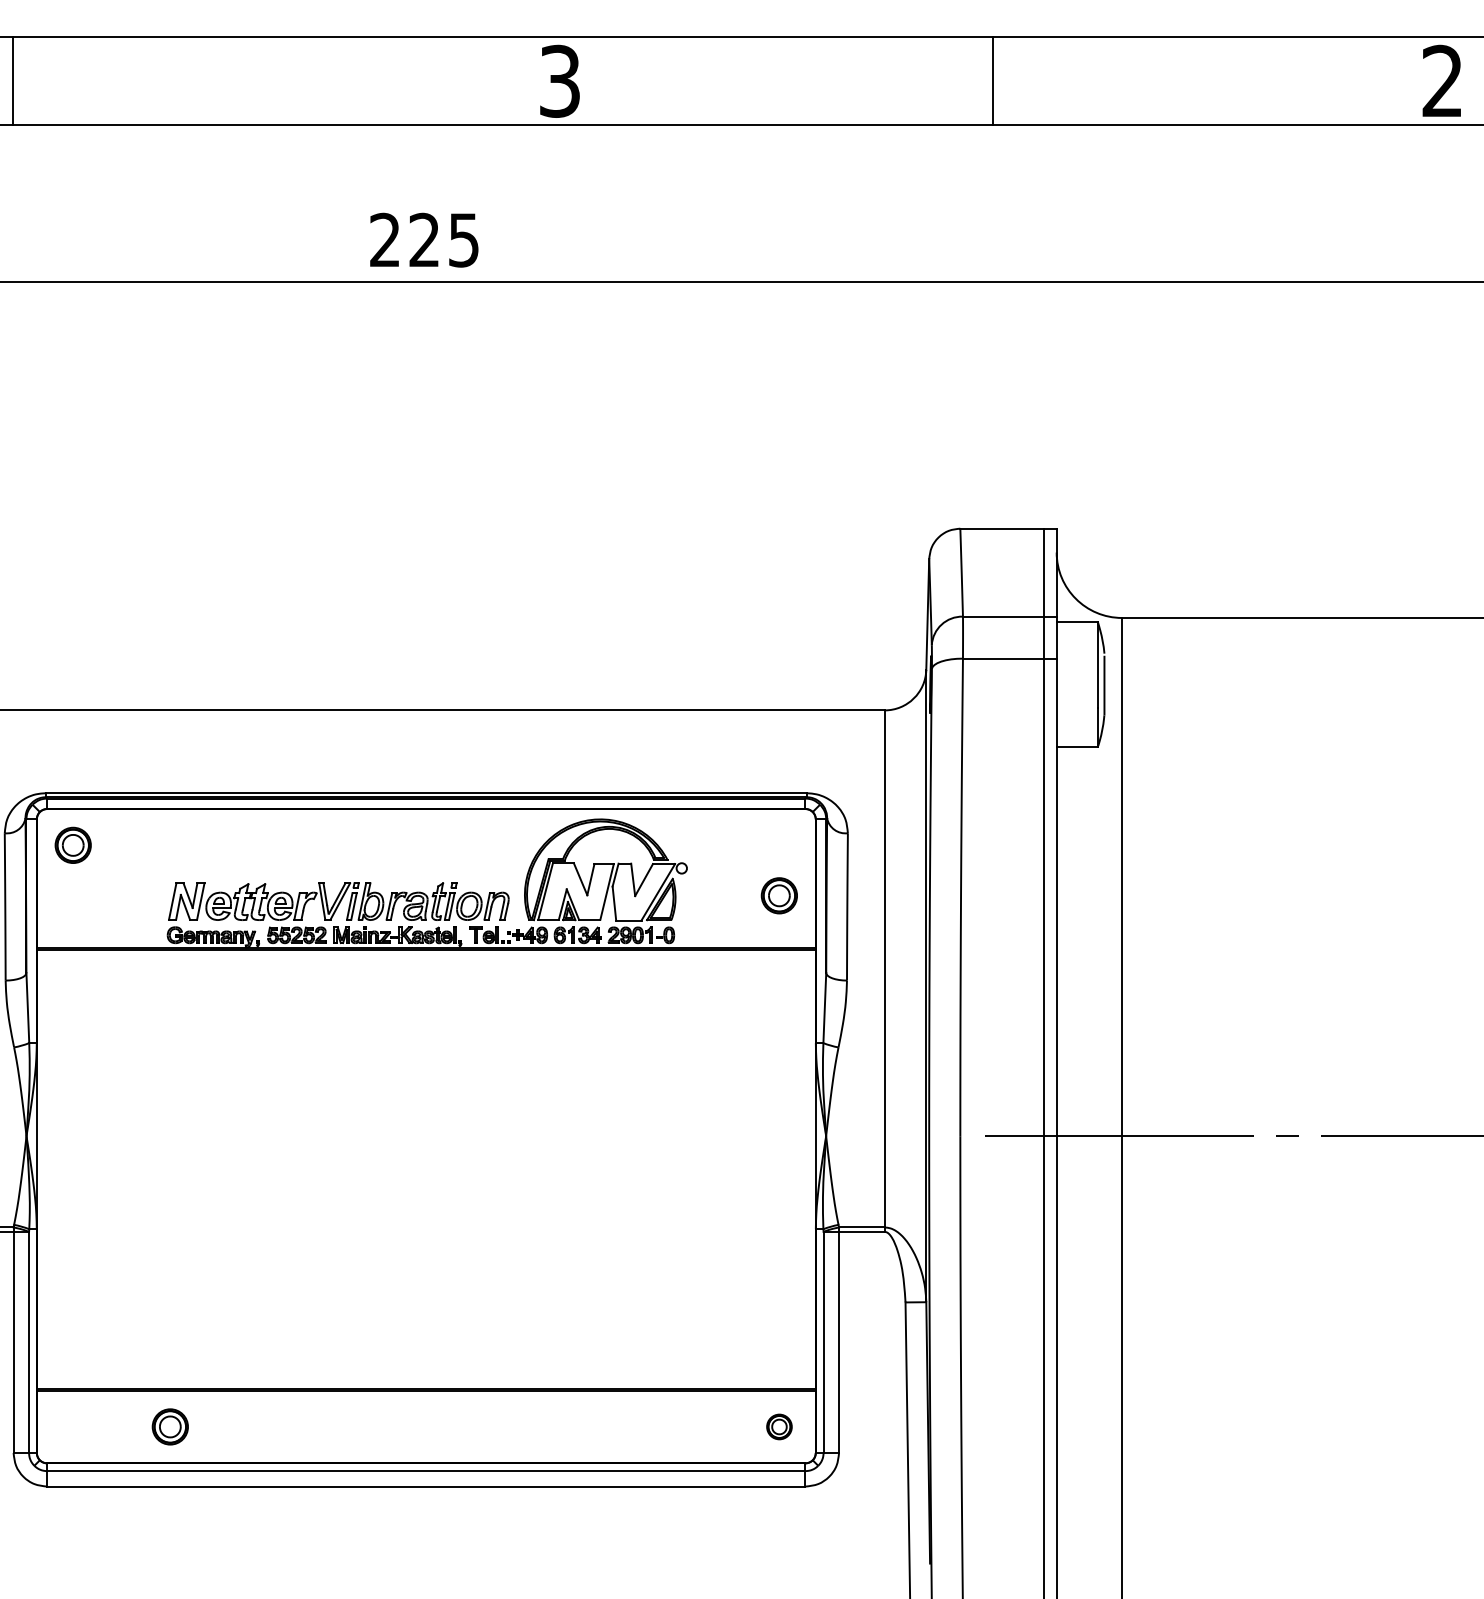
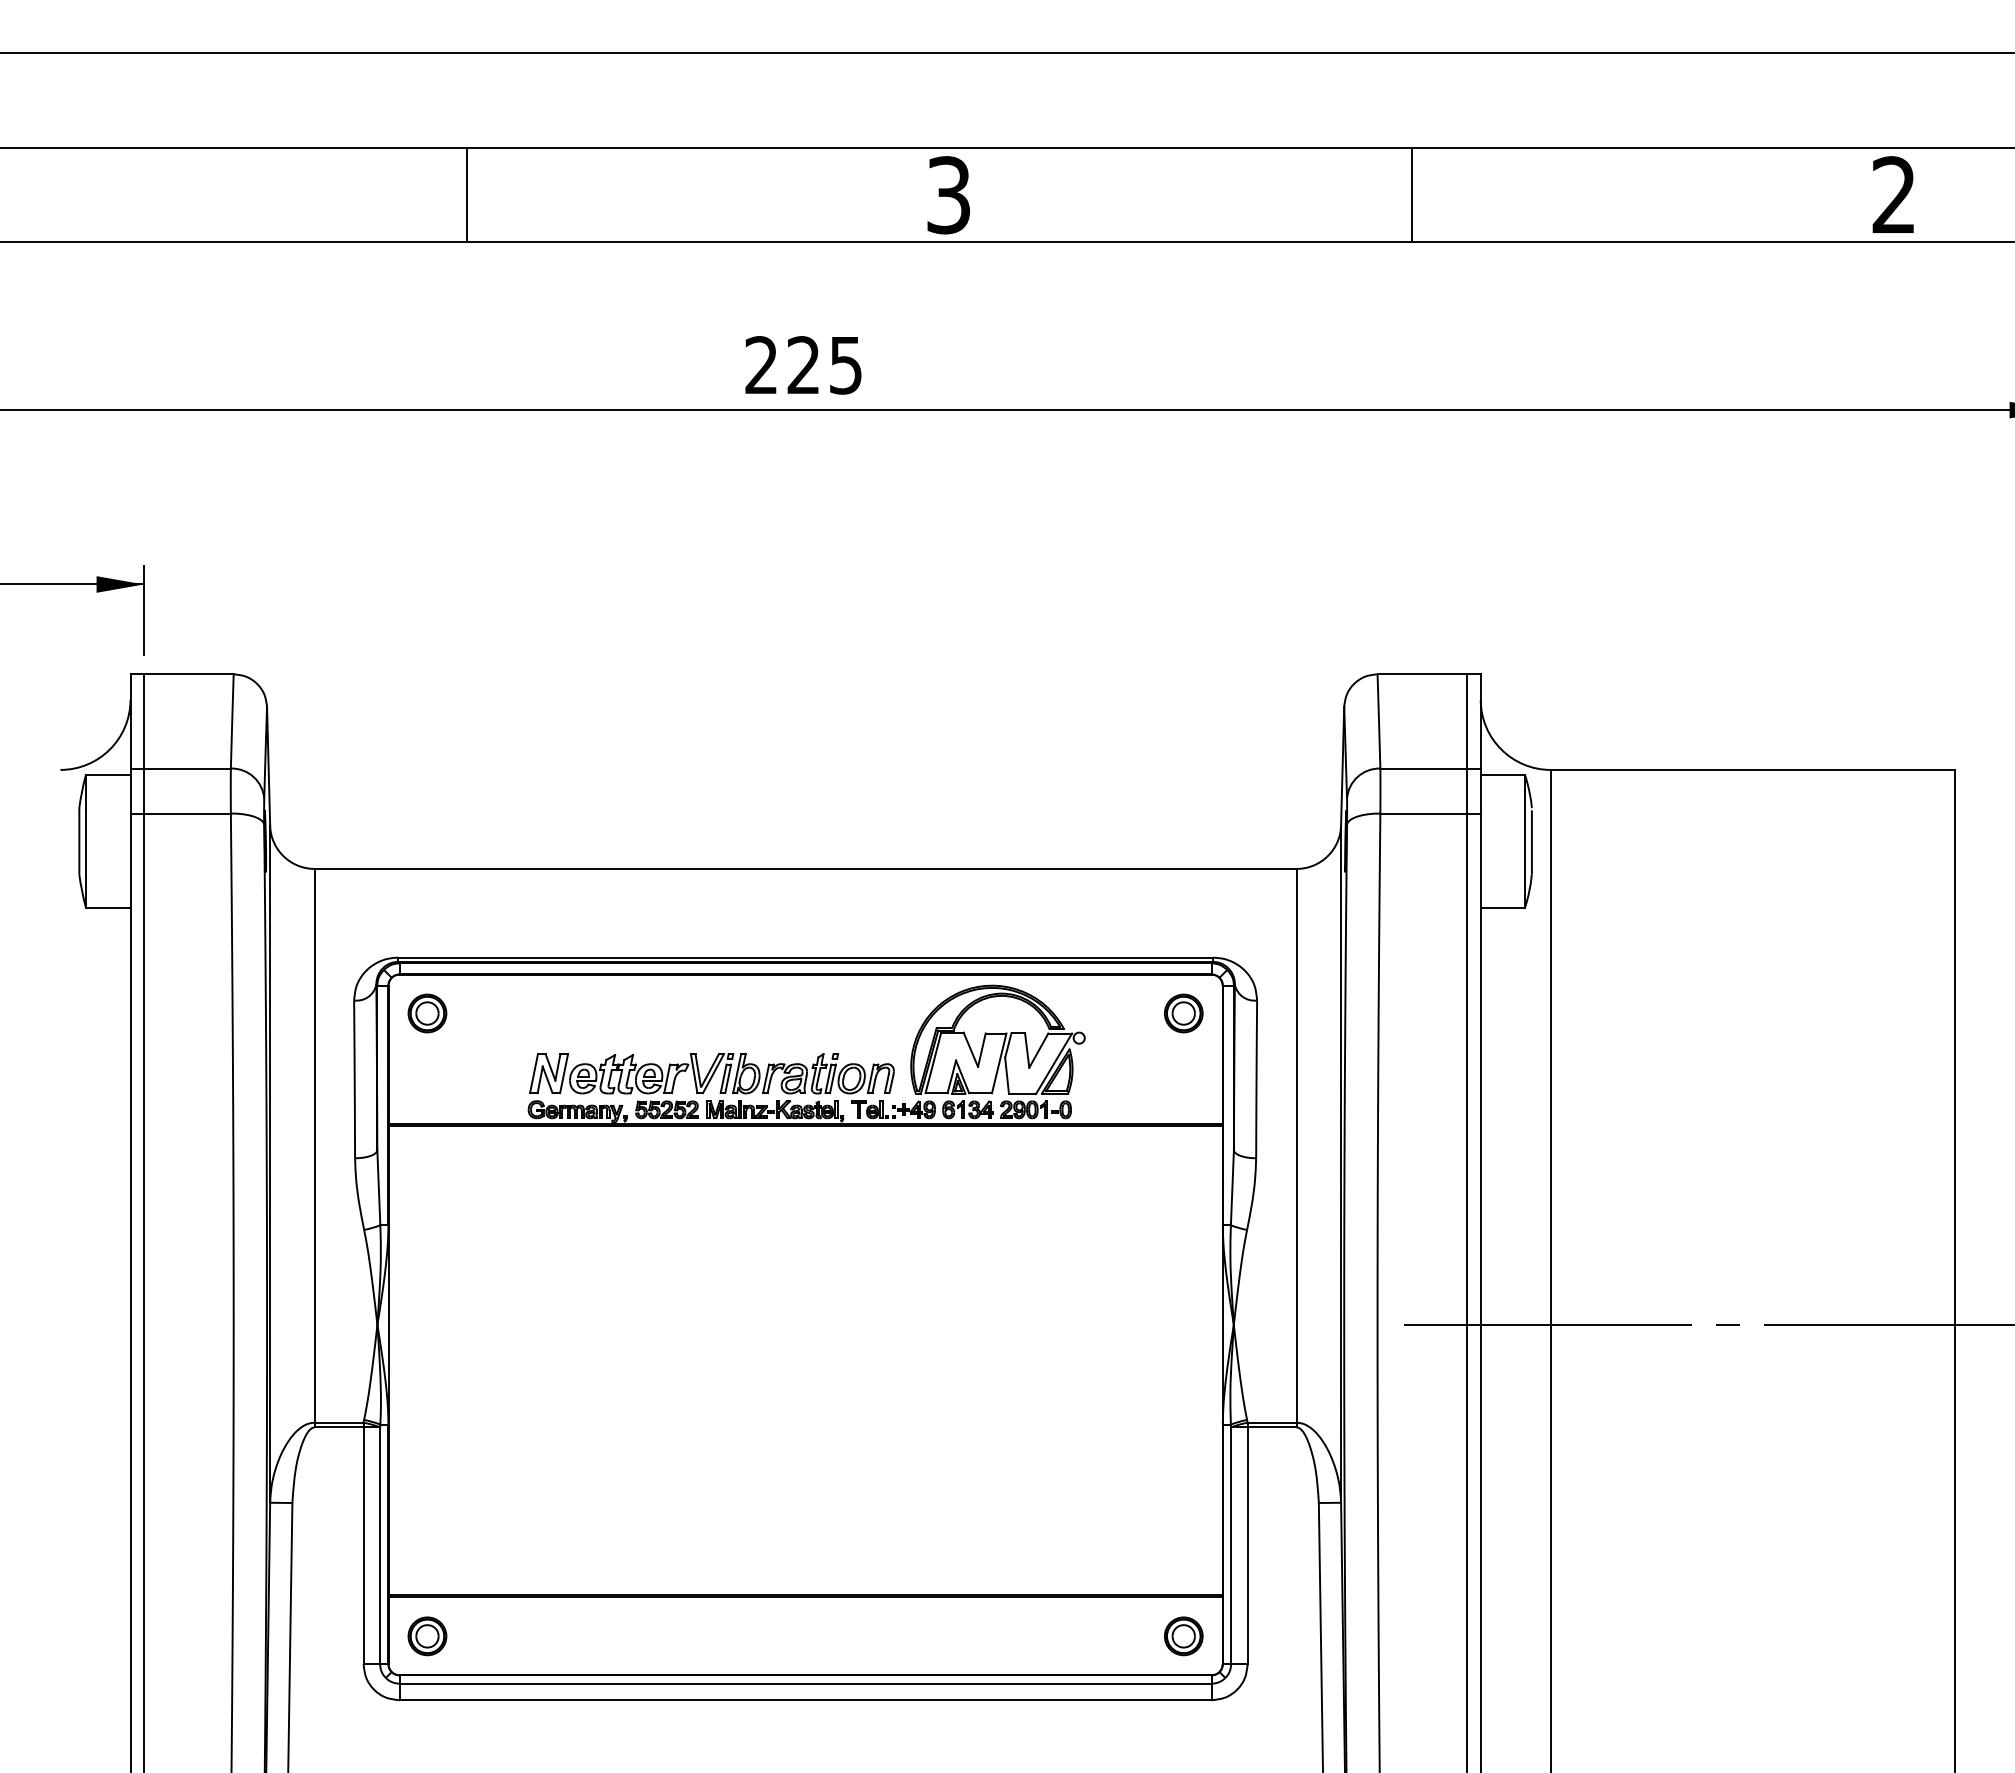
line: (13, 80) -> (467, 194), moved
part: (779, 895) -> (1183, 1013), moved
part: (170, 1427) -> (427, 1636), moved
part: (779, 1427) -> (1183, 1636), size x1.43

